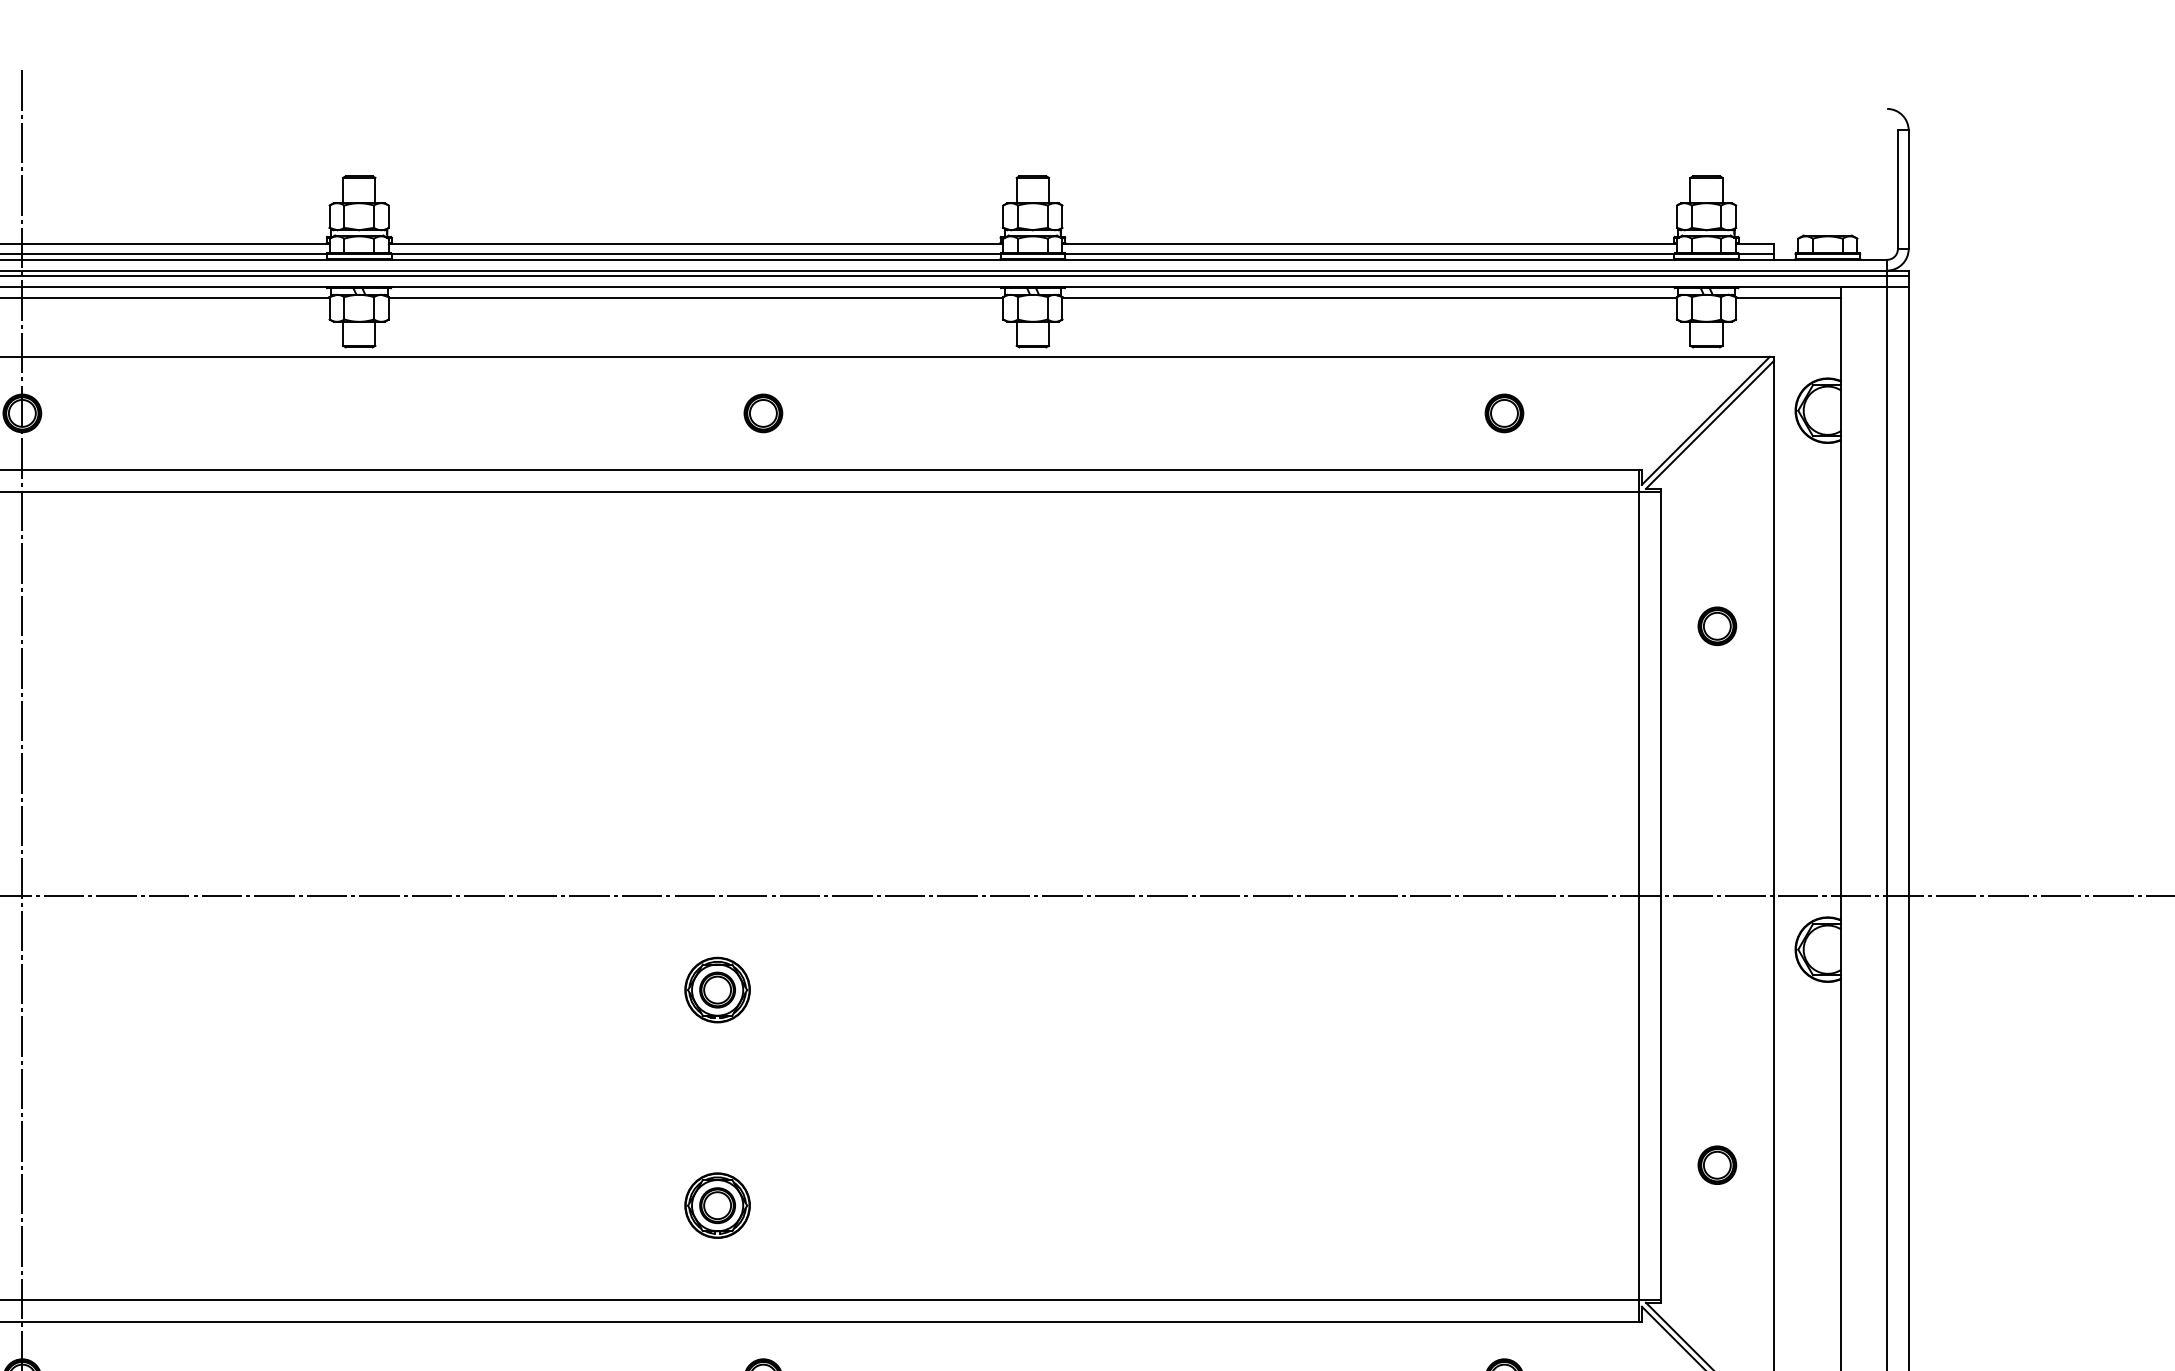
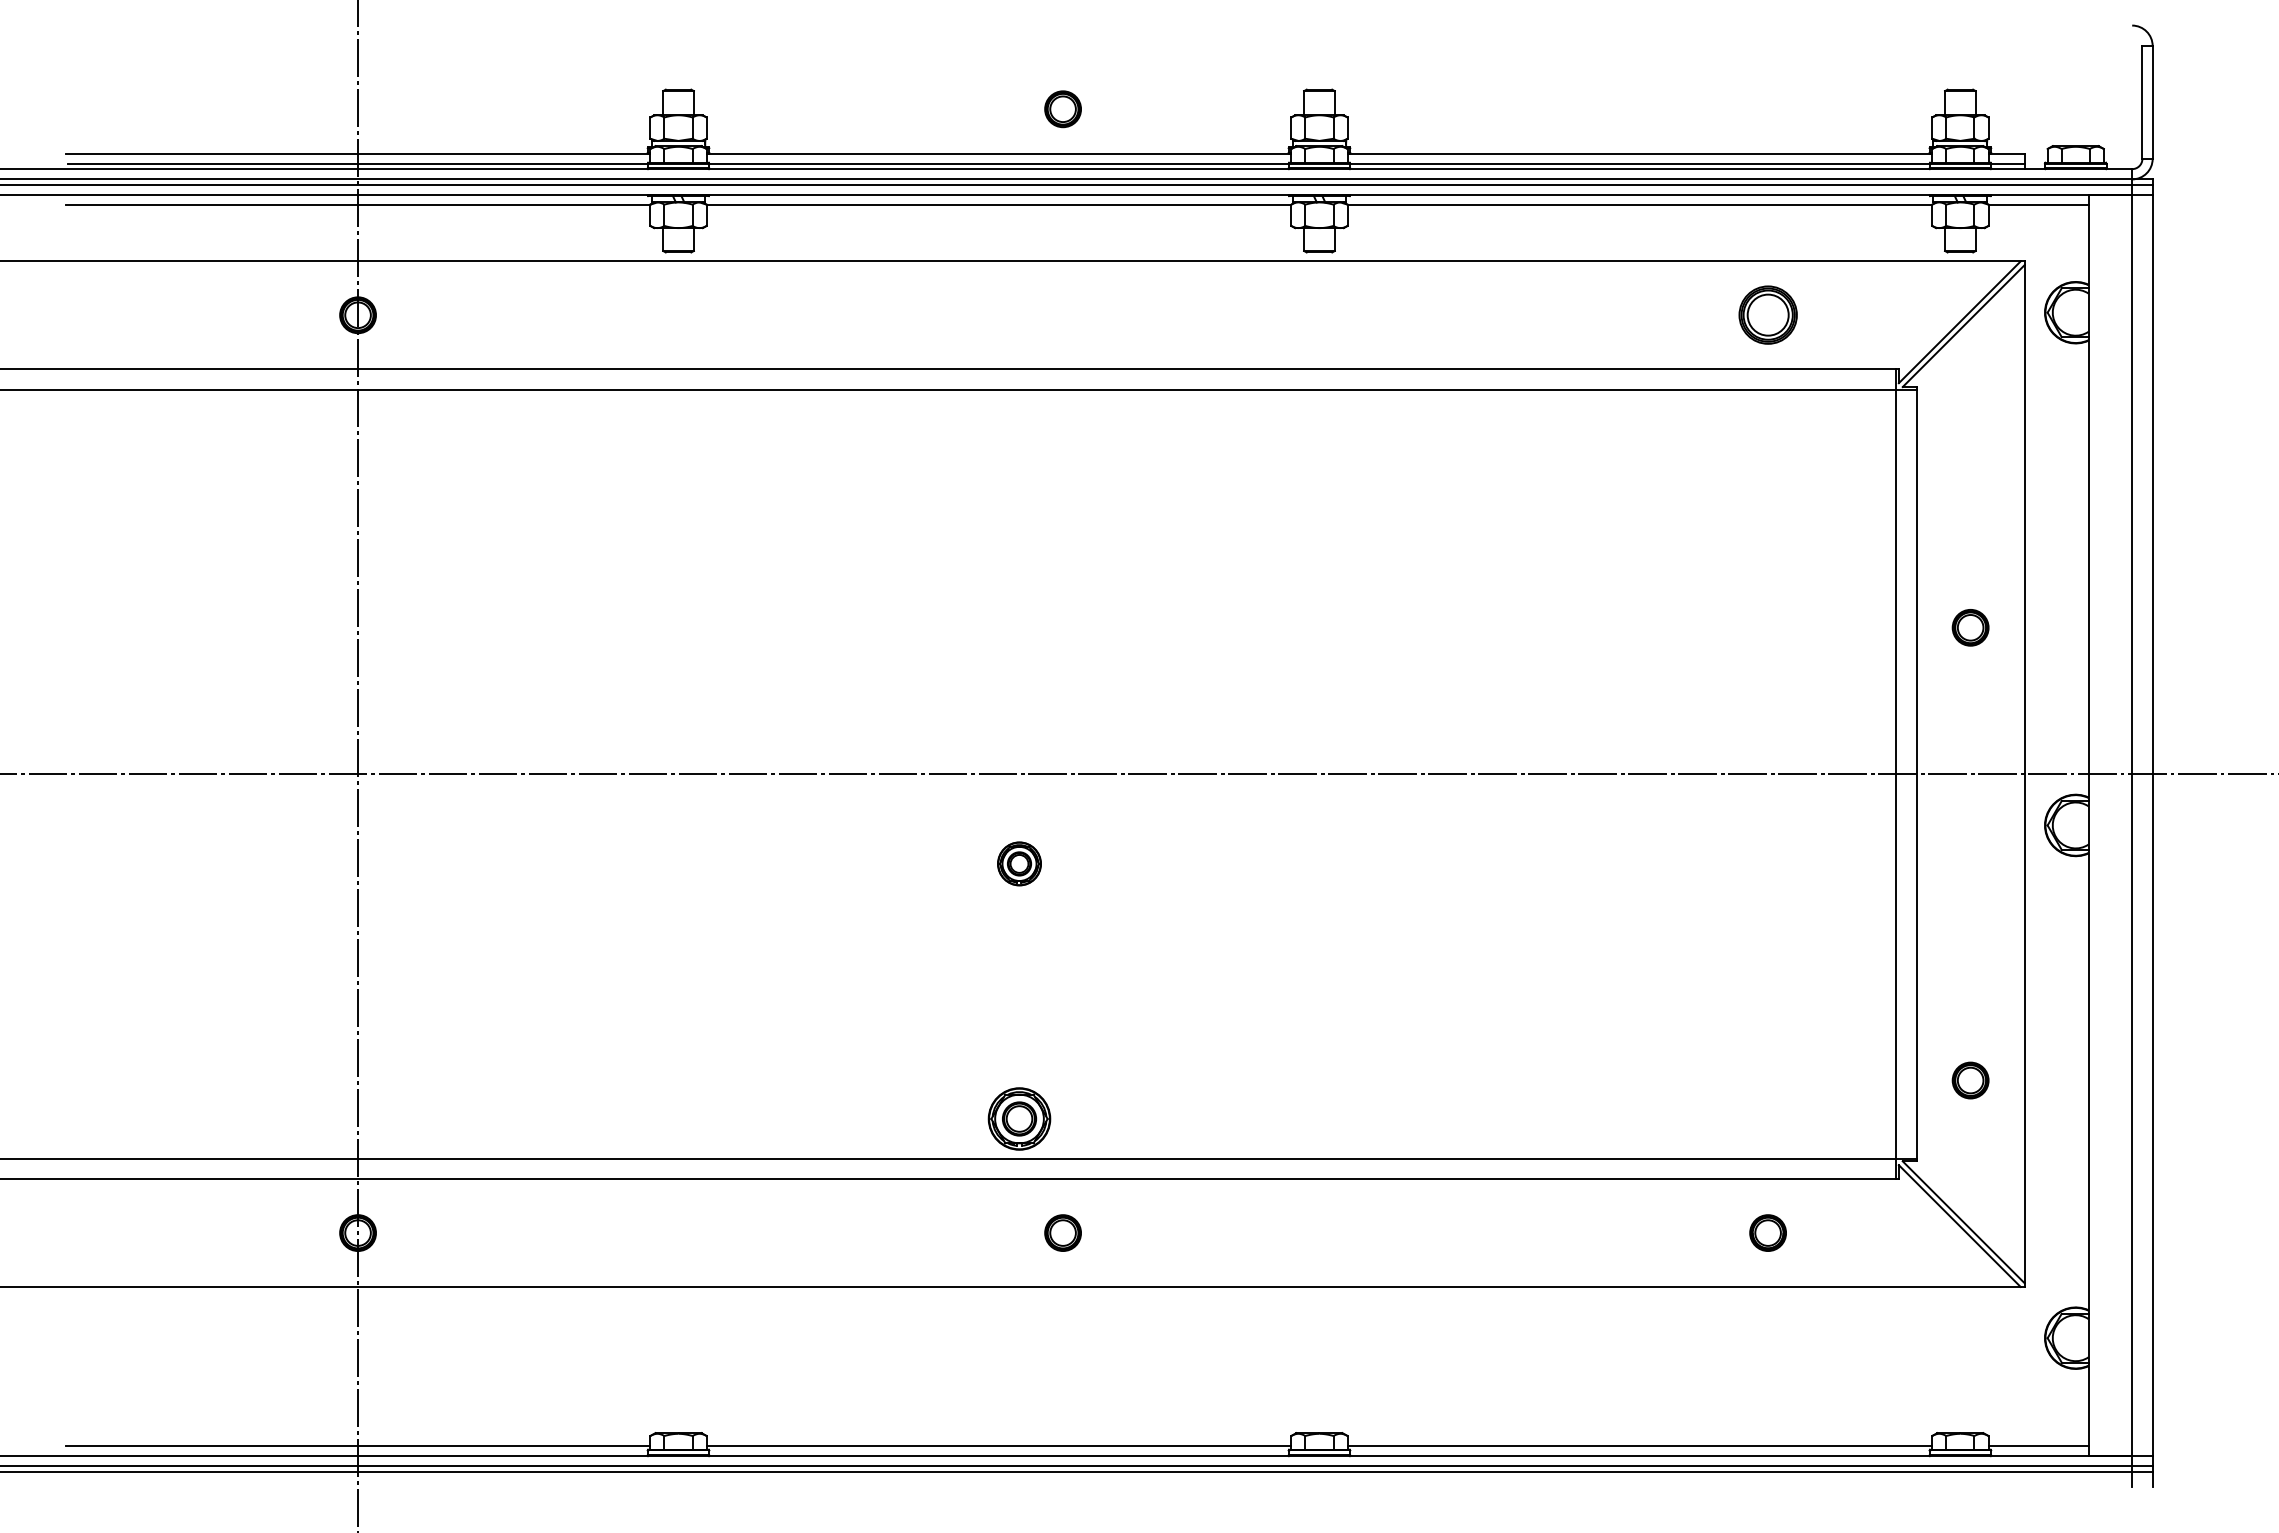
part: (762, 413) -> (1062, 109), moved
part: (1503, 413) -> (1767, 315), size x1.6
part: (1717, 625) -> (1970, 627), moved
part: (717, 989) -> (1019, 863), size x0.7
part: (1717, 1165) -> (1970, 1080), moved
part: (717, 1205) -> (1019, 1118), moved

